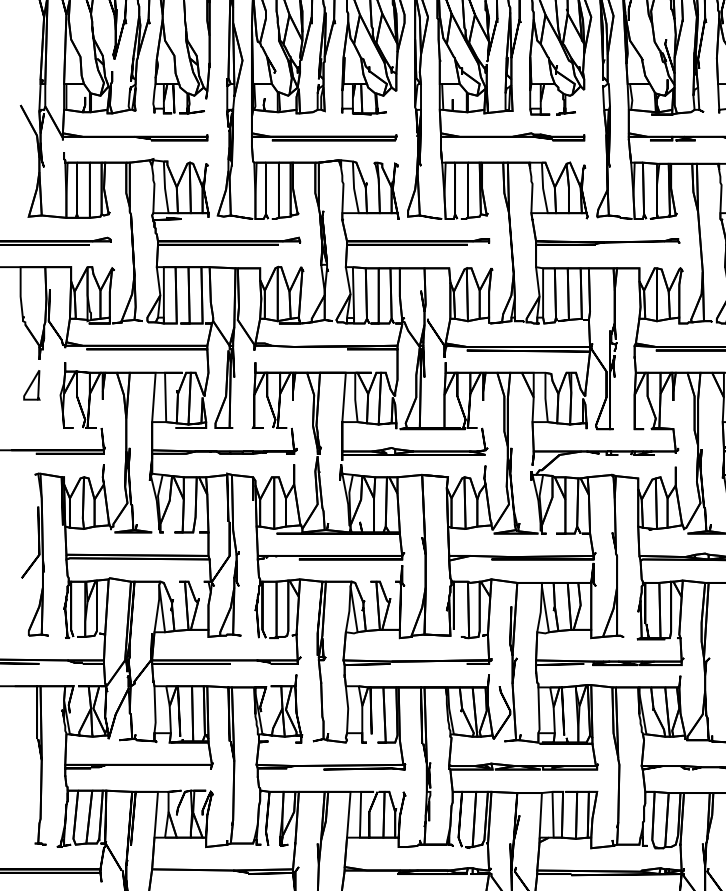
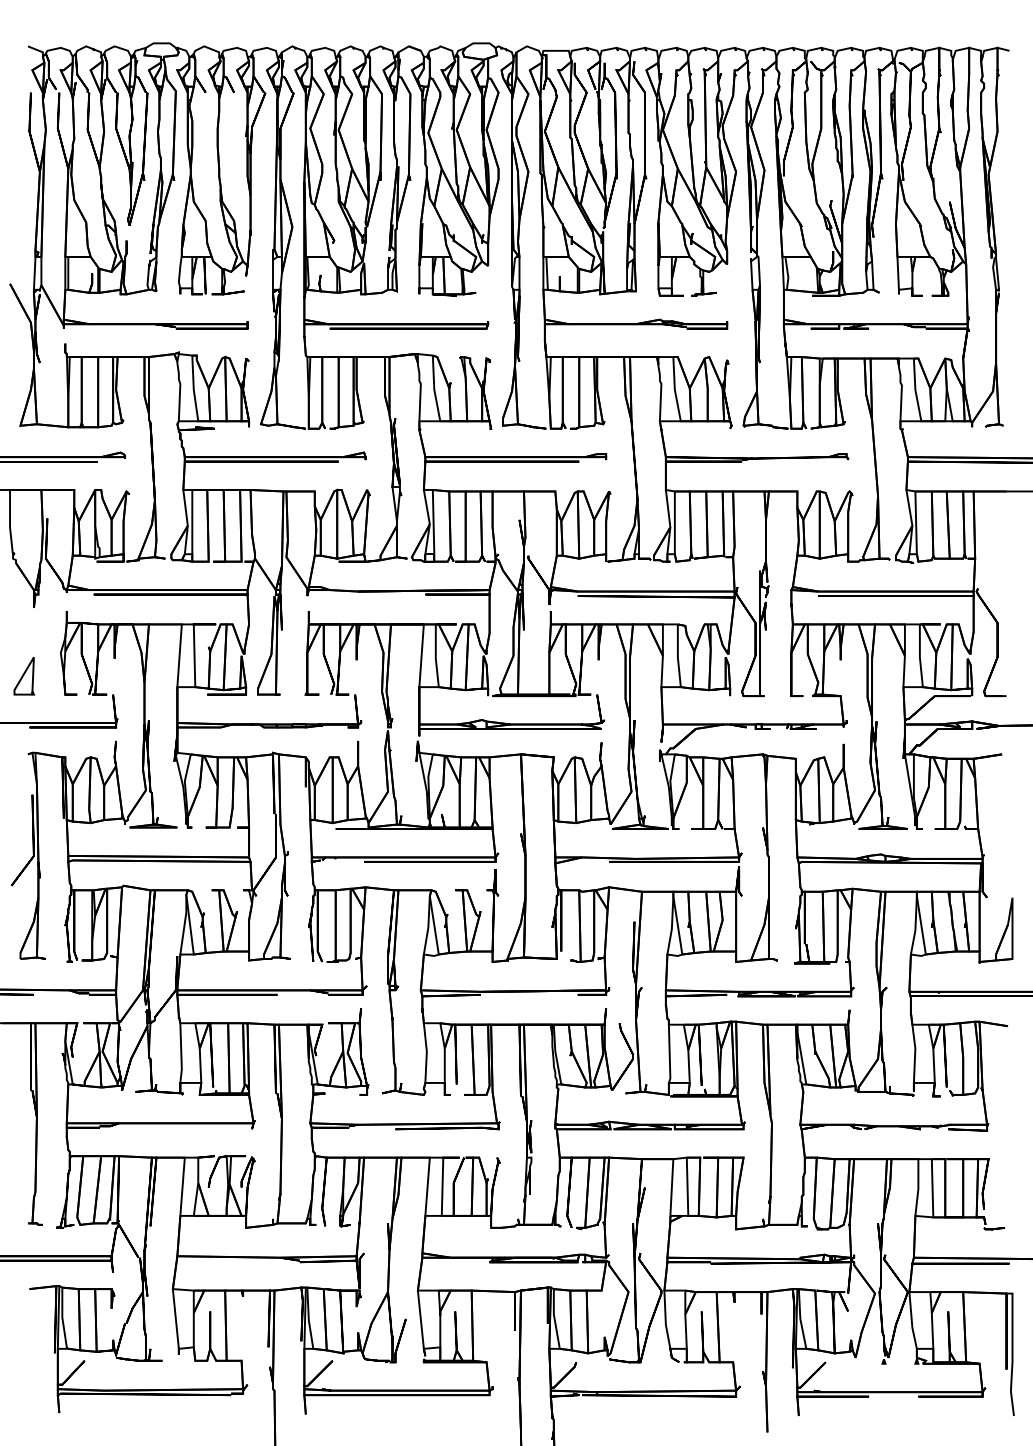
part: (31, 385) -> (24, 676), moved

